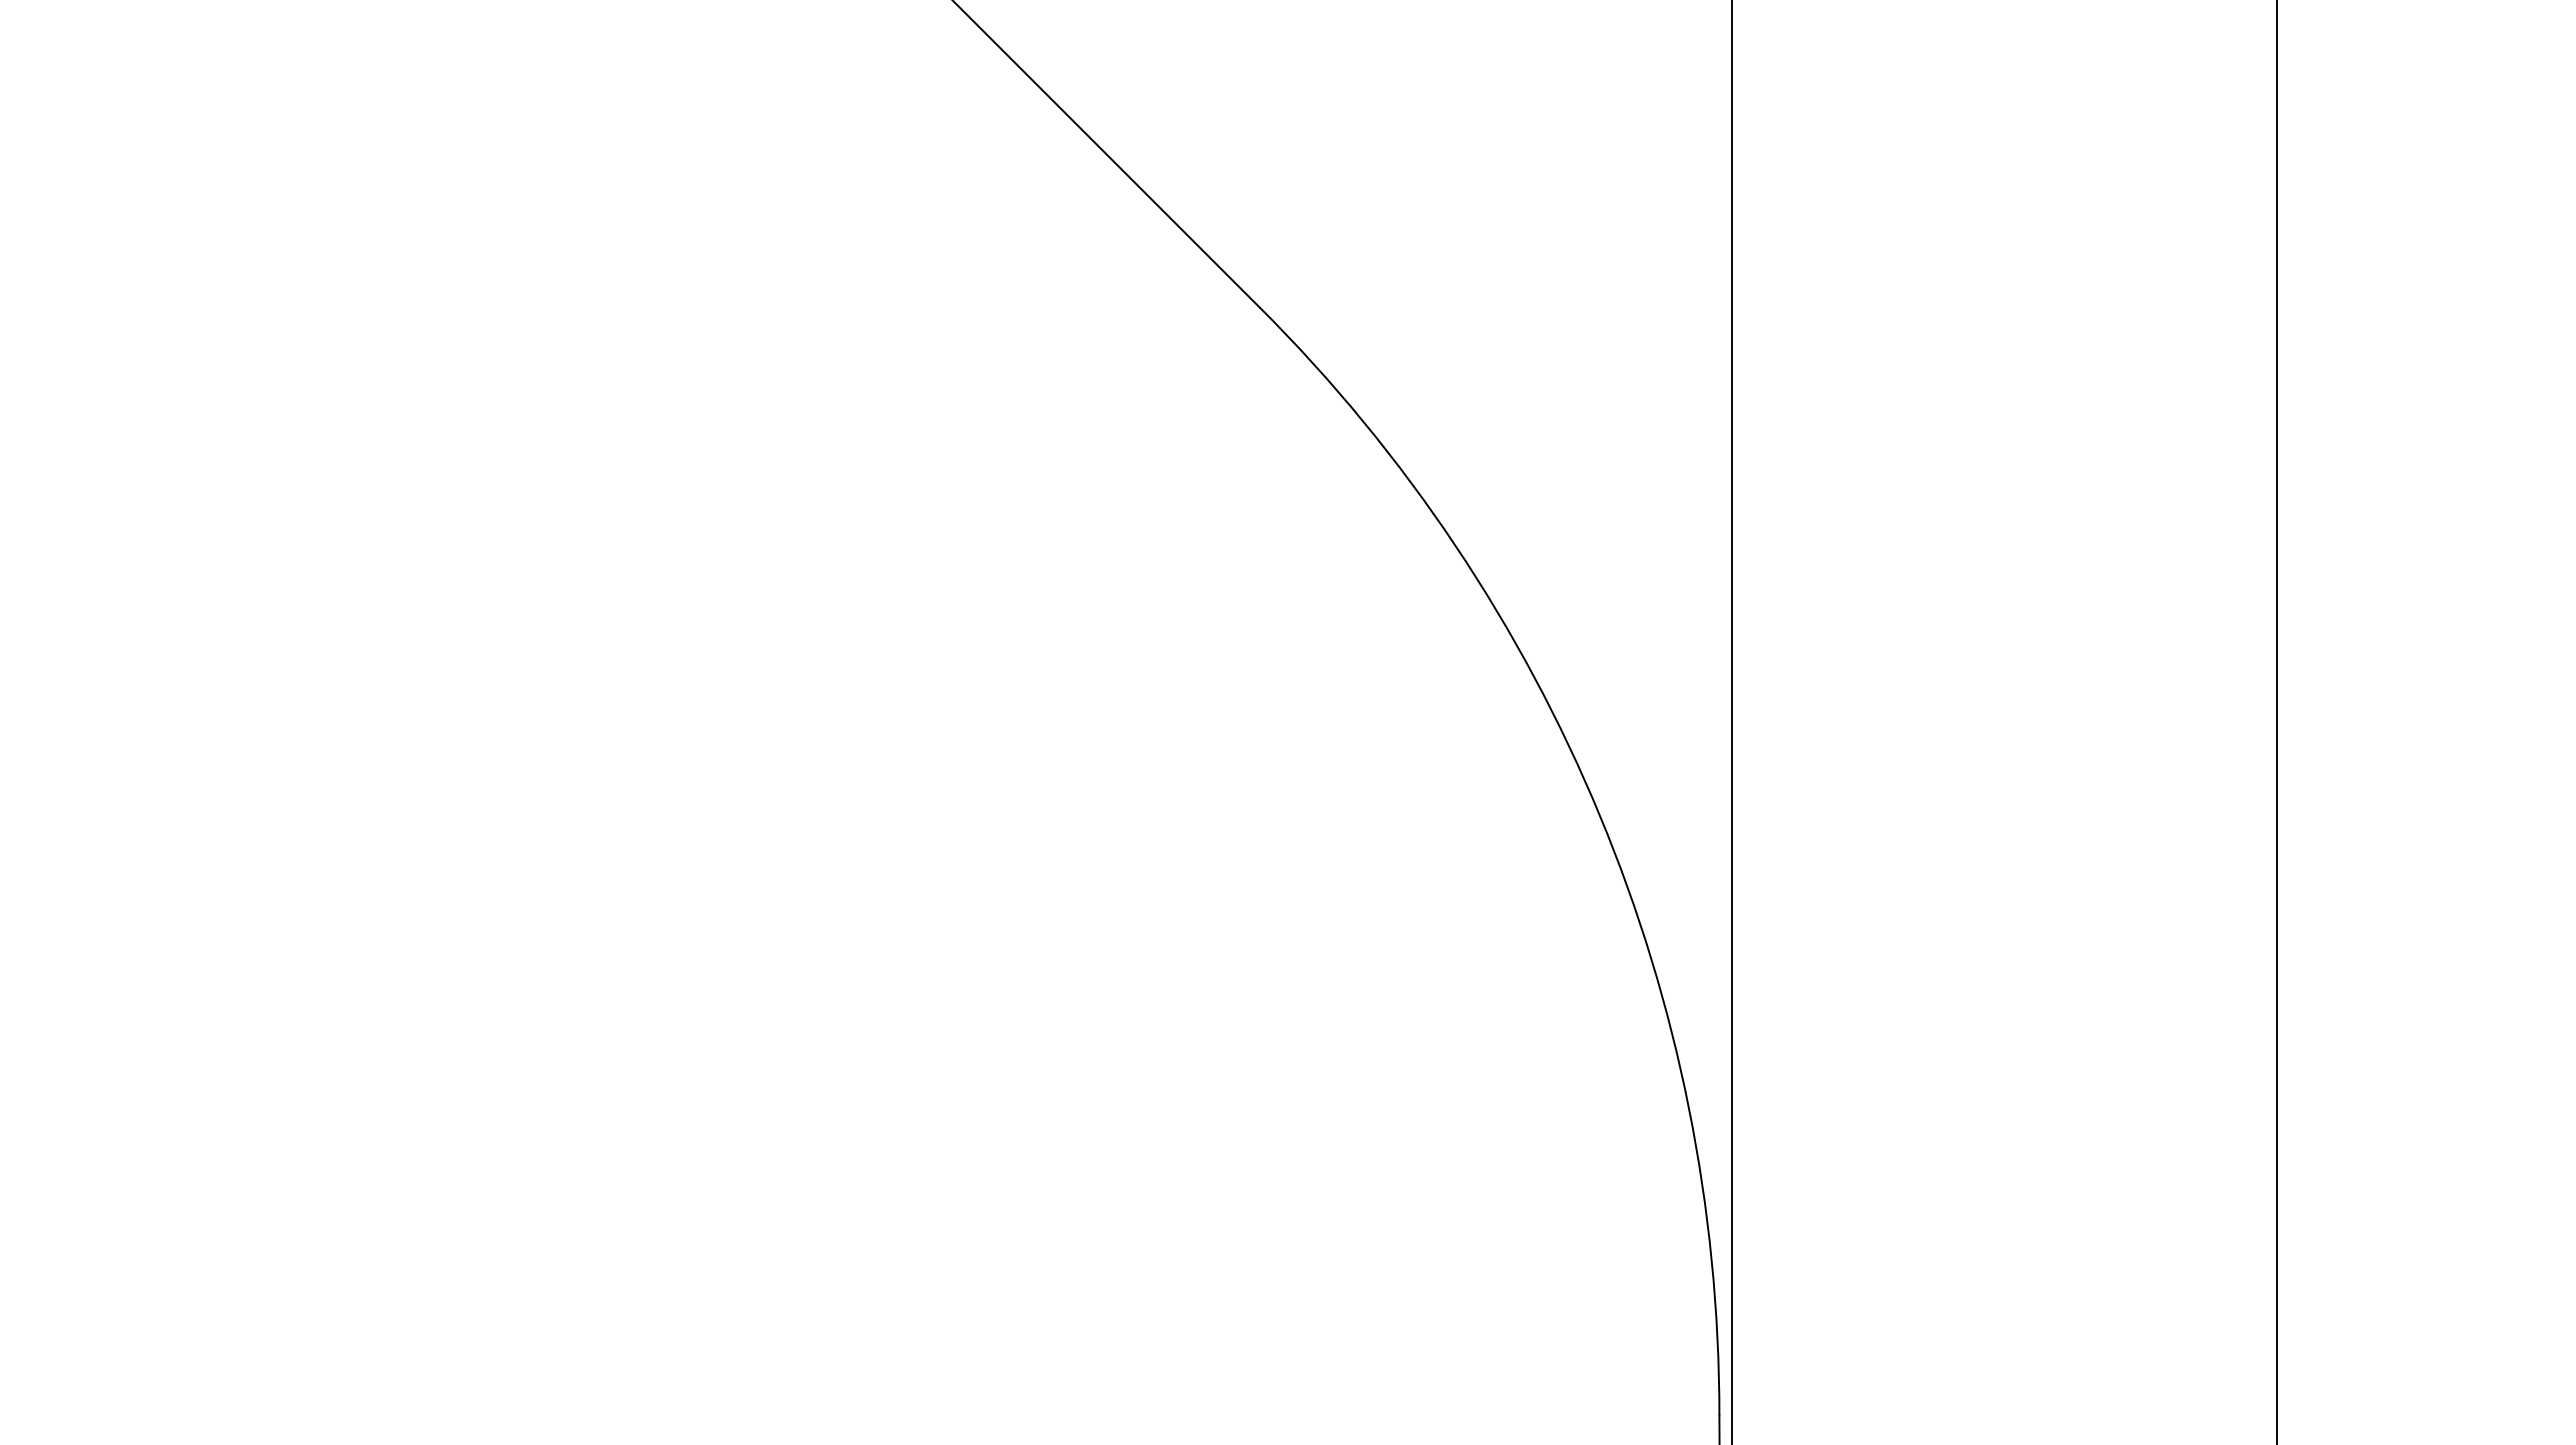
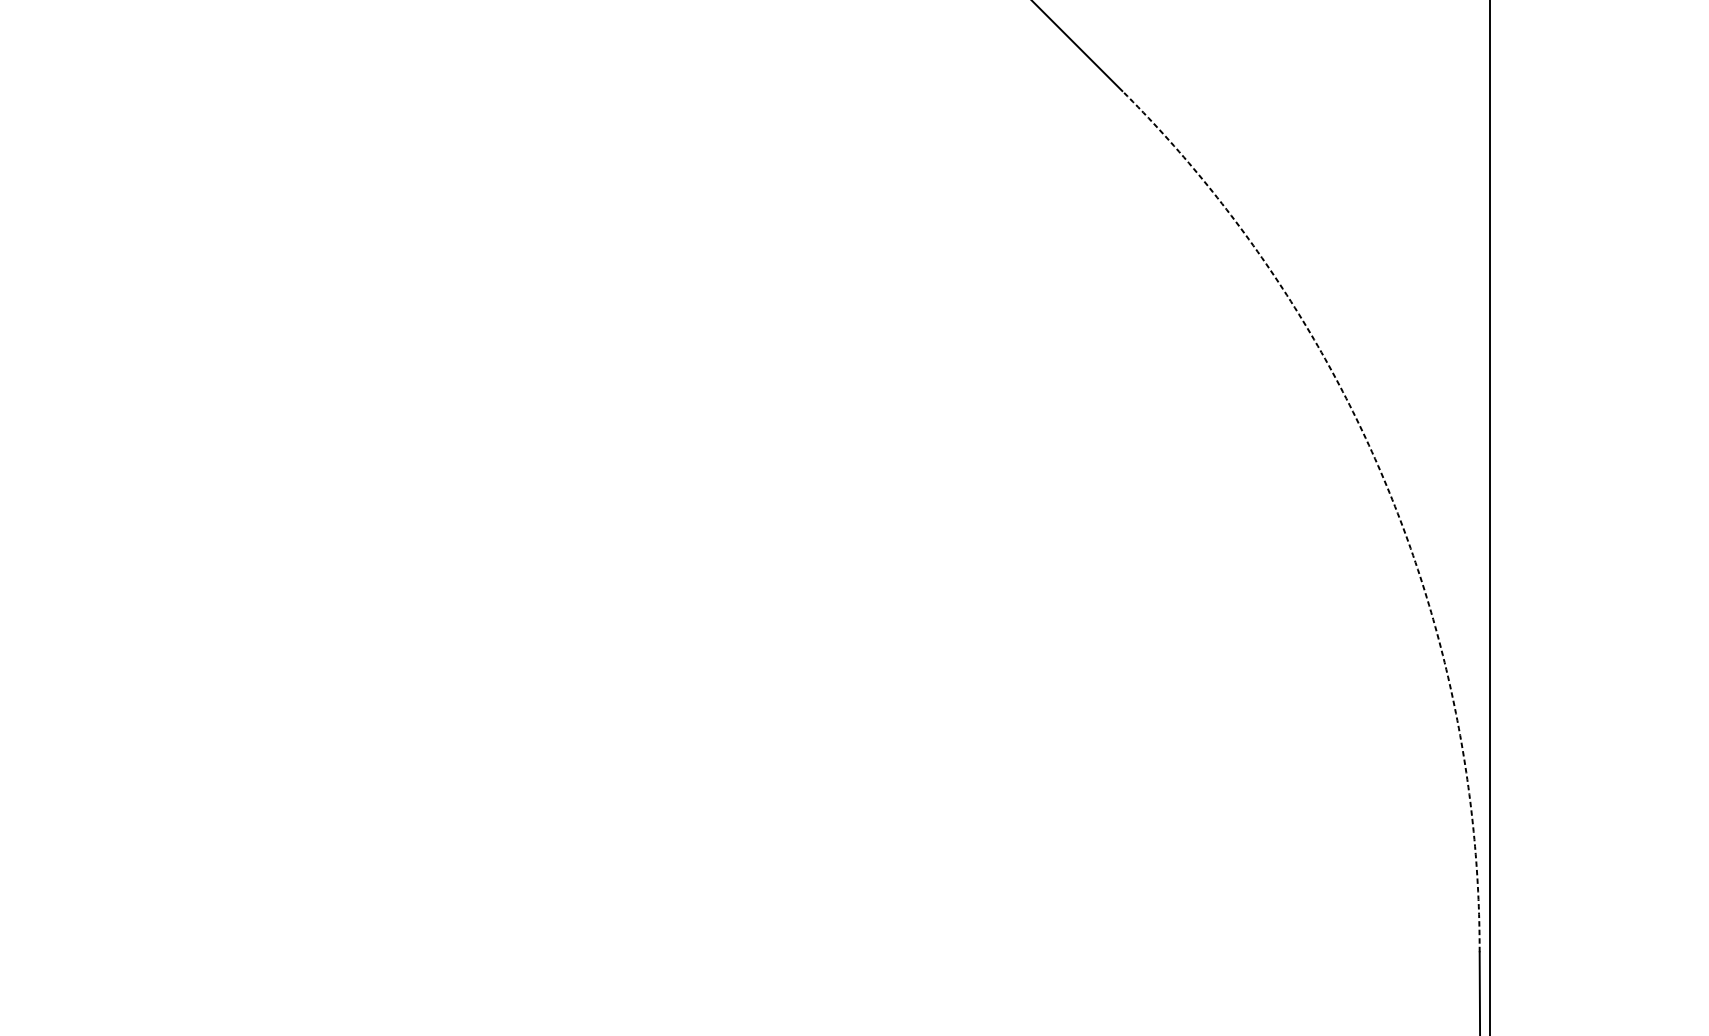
arc: (1599, 815) -> (1386, 485), solid -> dashed

